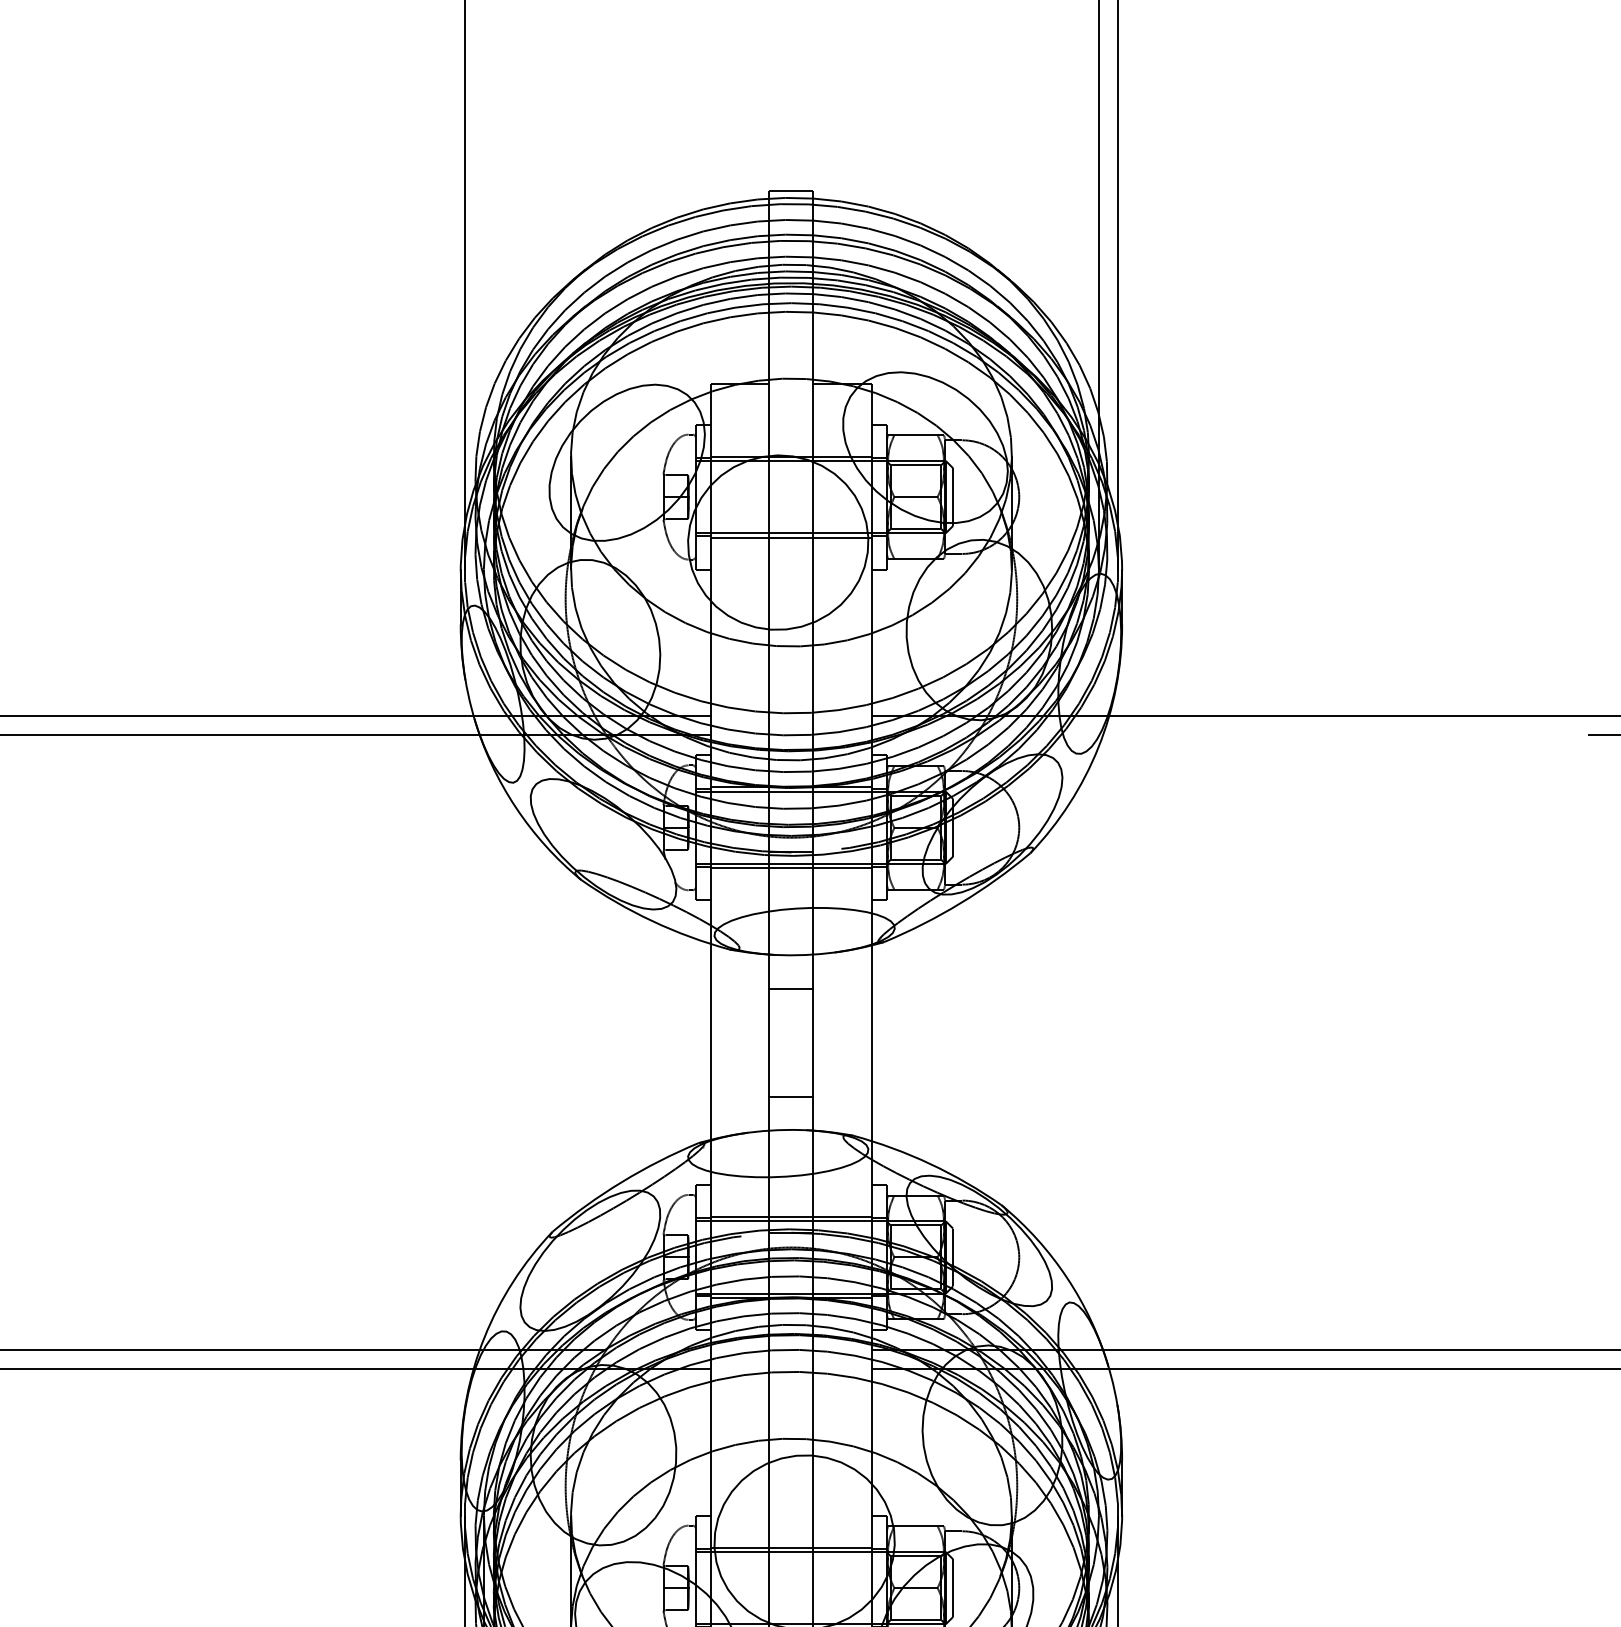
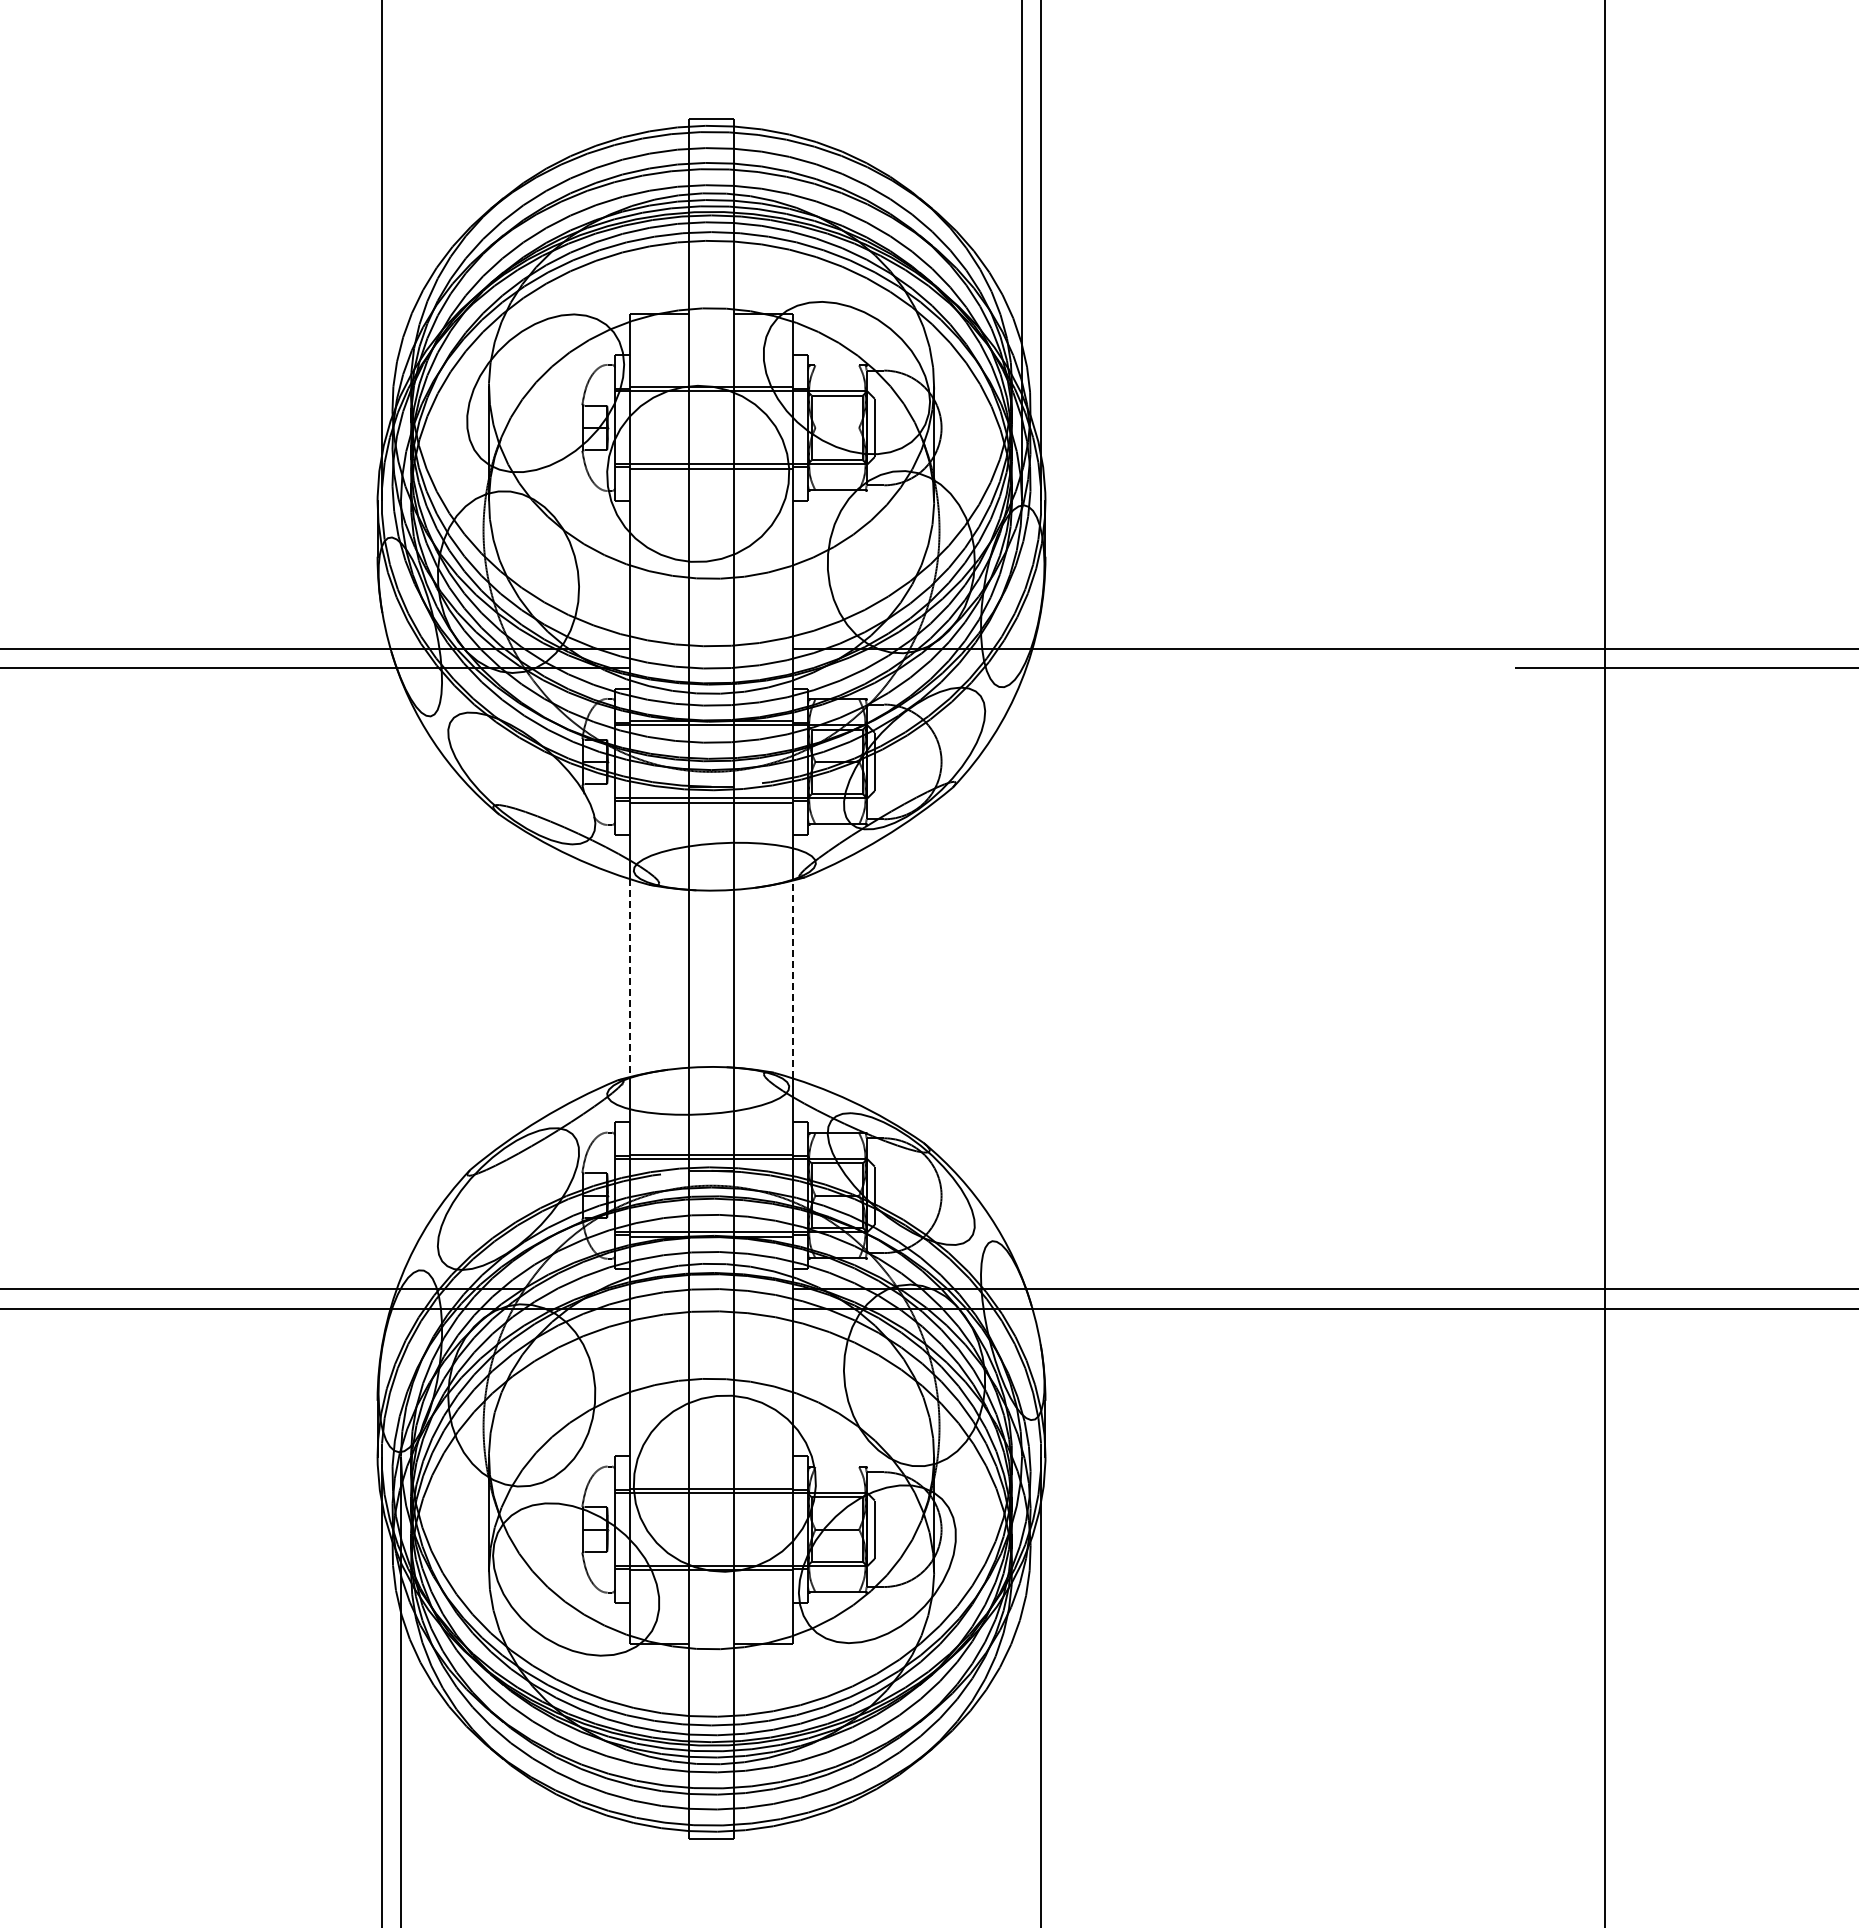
line: (916, 435) -> (837, 365), removed
line: (916, 496) -> (837, 427), removed
line: (791, 988) -> (711, 924), removed
line: (710, 1042) -> (629, 978), solid -> dashed
line: (872, 1043) -> (793, 979), solid -> dashed
line: (791, 1096) -> (711, 1033), removed
line: (916, 1526) -> (837, 1467), removed

